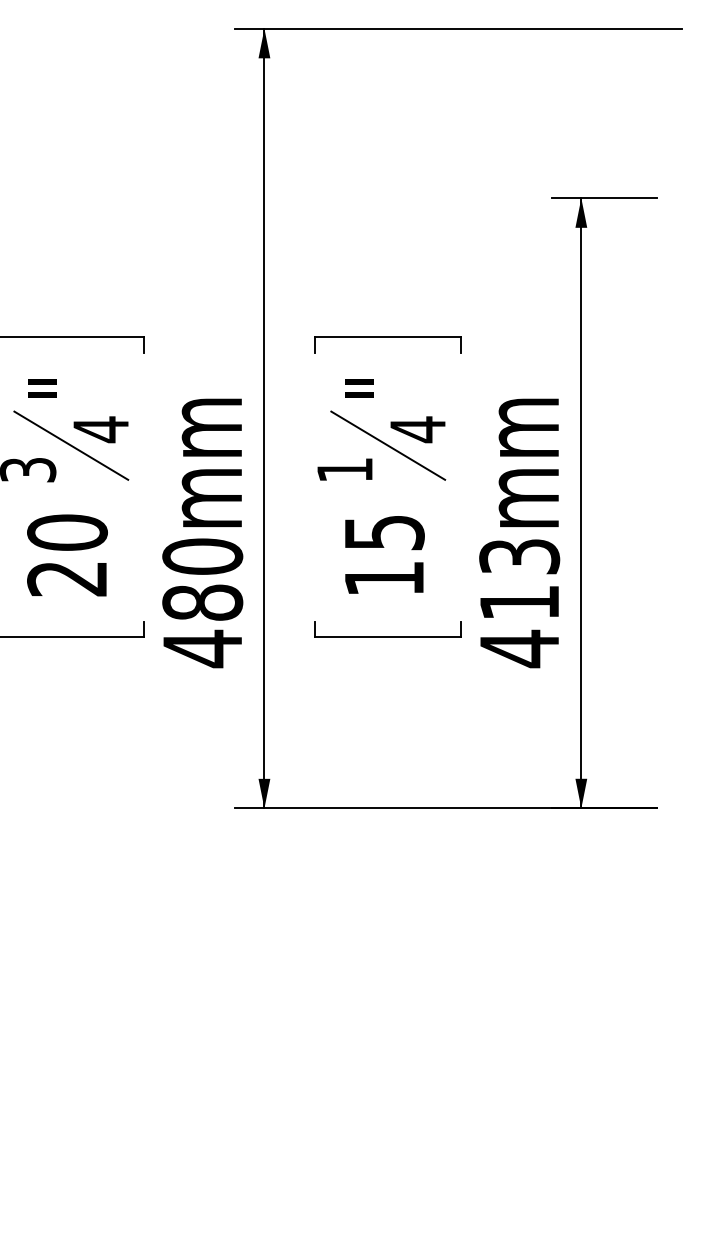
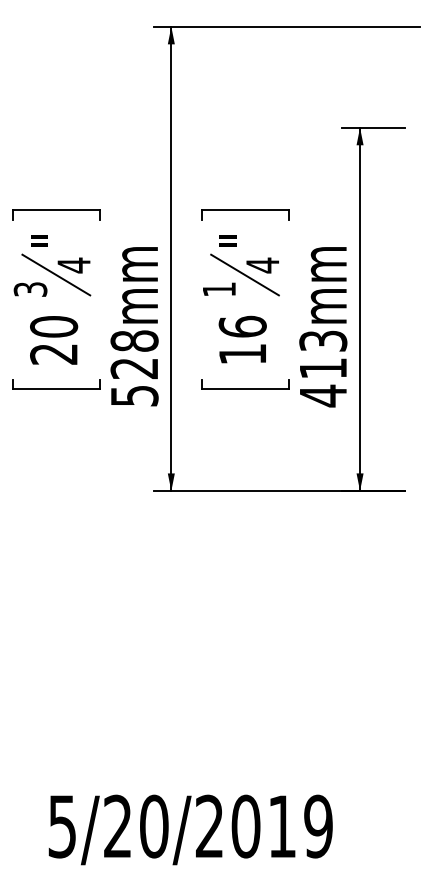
text: (383, 532) -> (242, 326), 15 -> 16
text: (202, 602) -> (134, 368), 480mm -> 528mm

